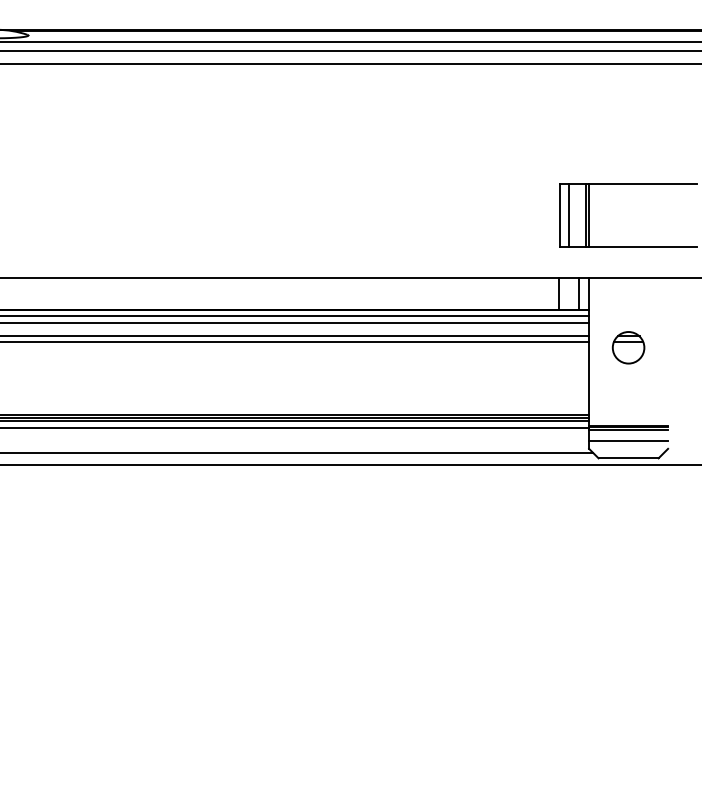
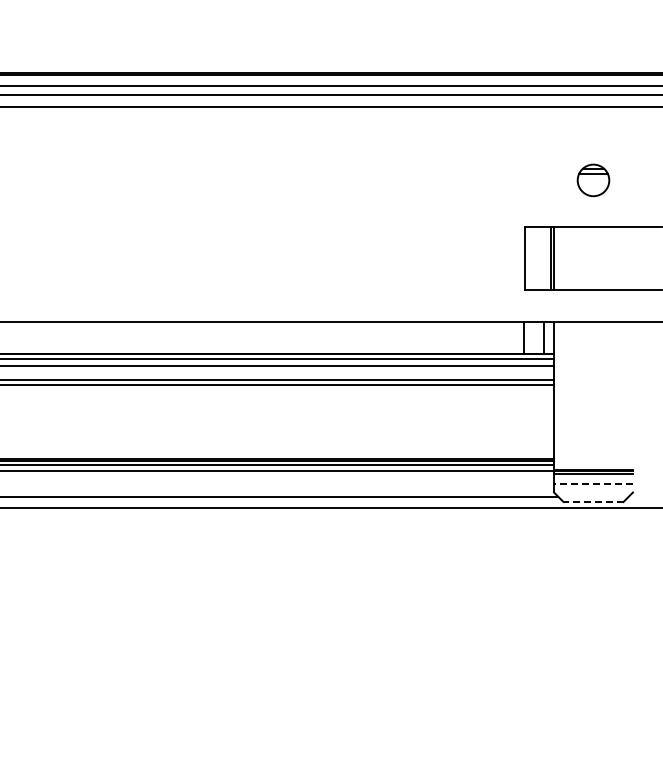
line: (569, 214) -> (534, 258), removed
part: (628, 347) -> (593, 180), moved
line: (628, 440) -> (593, 484), solid -> dashed
line: (628, 458) -> (593, 502), solid -> dashed

